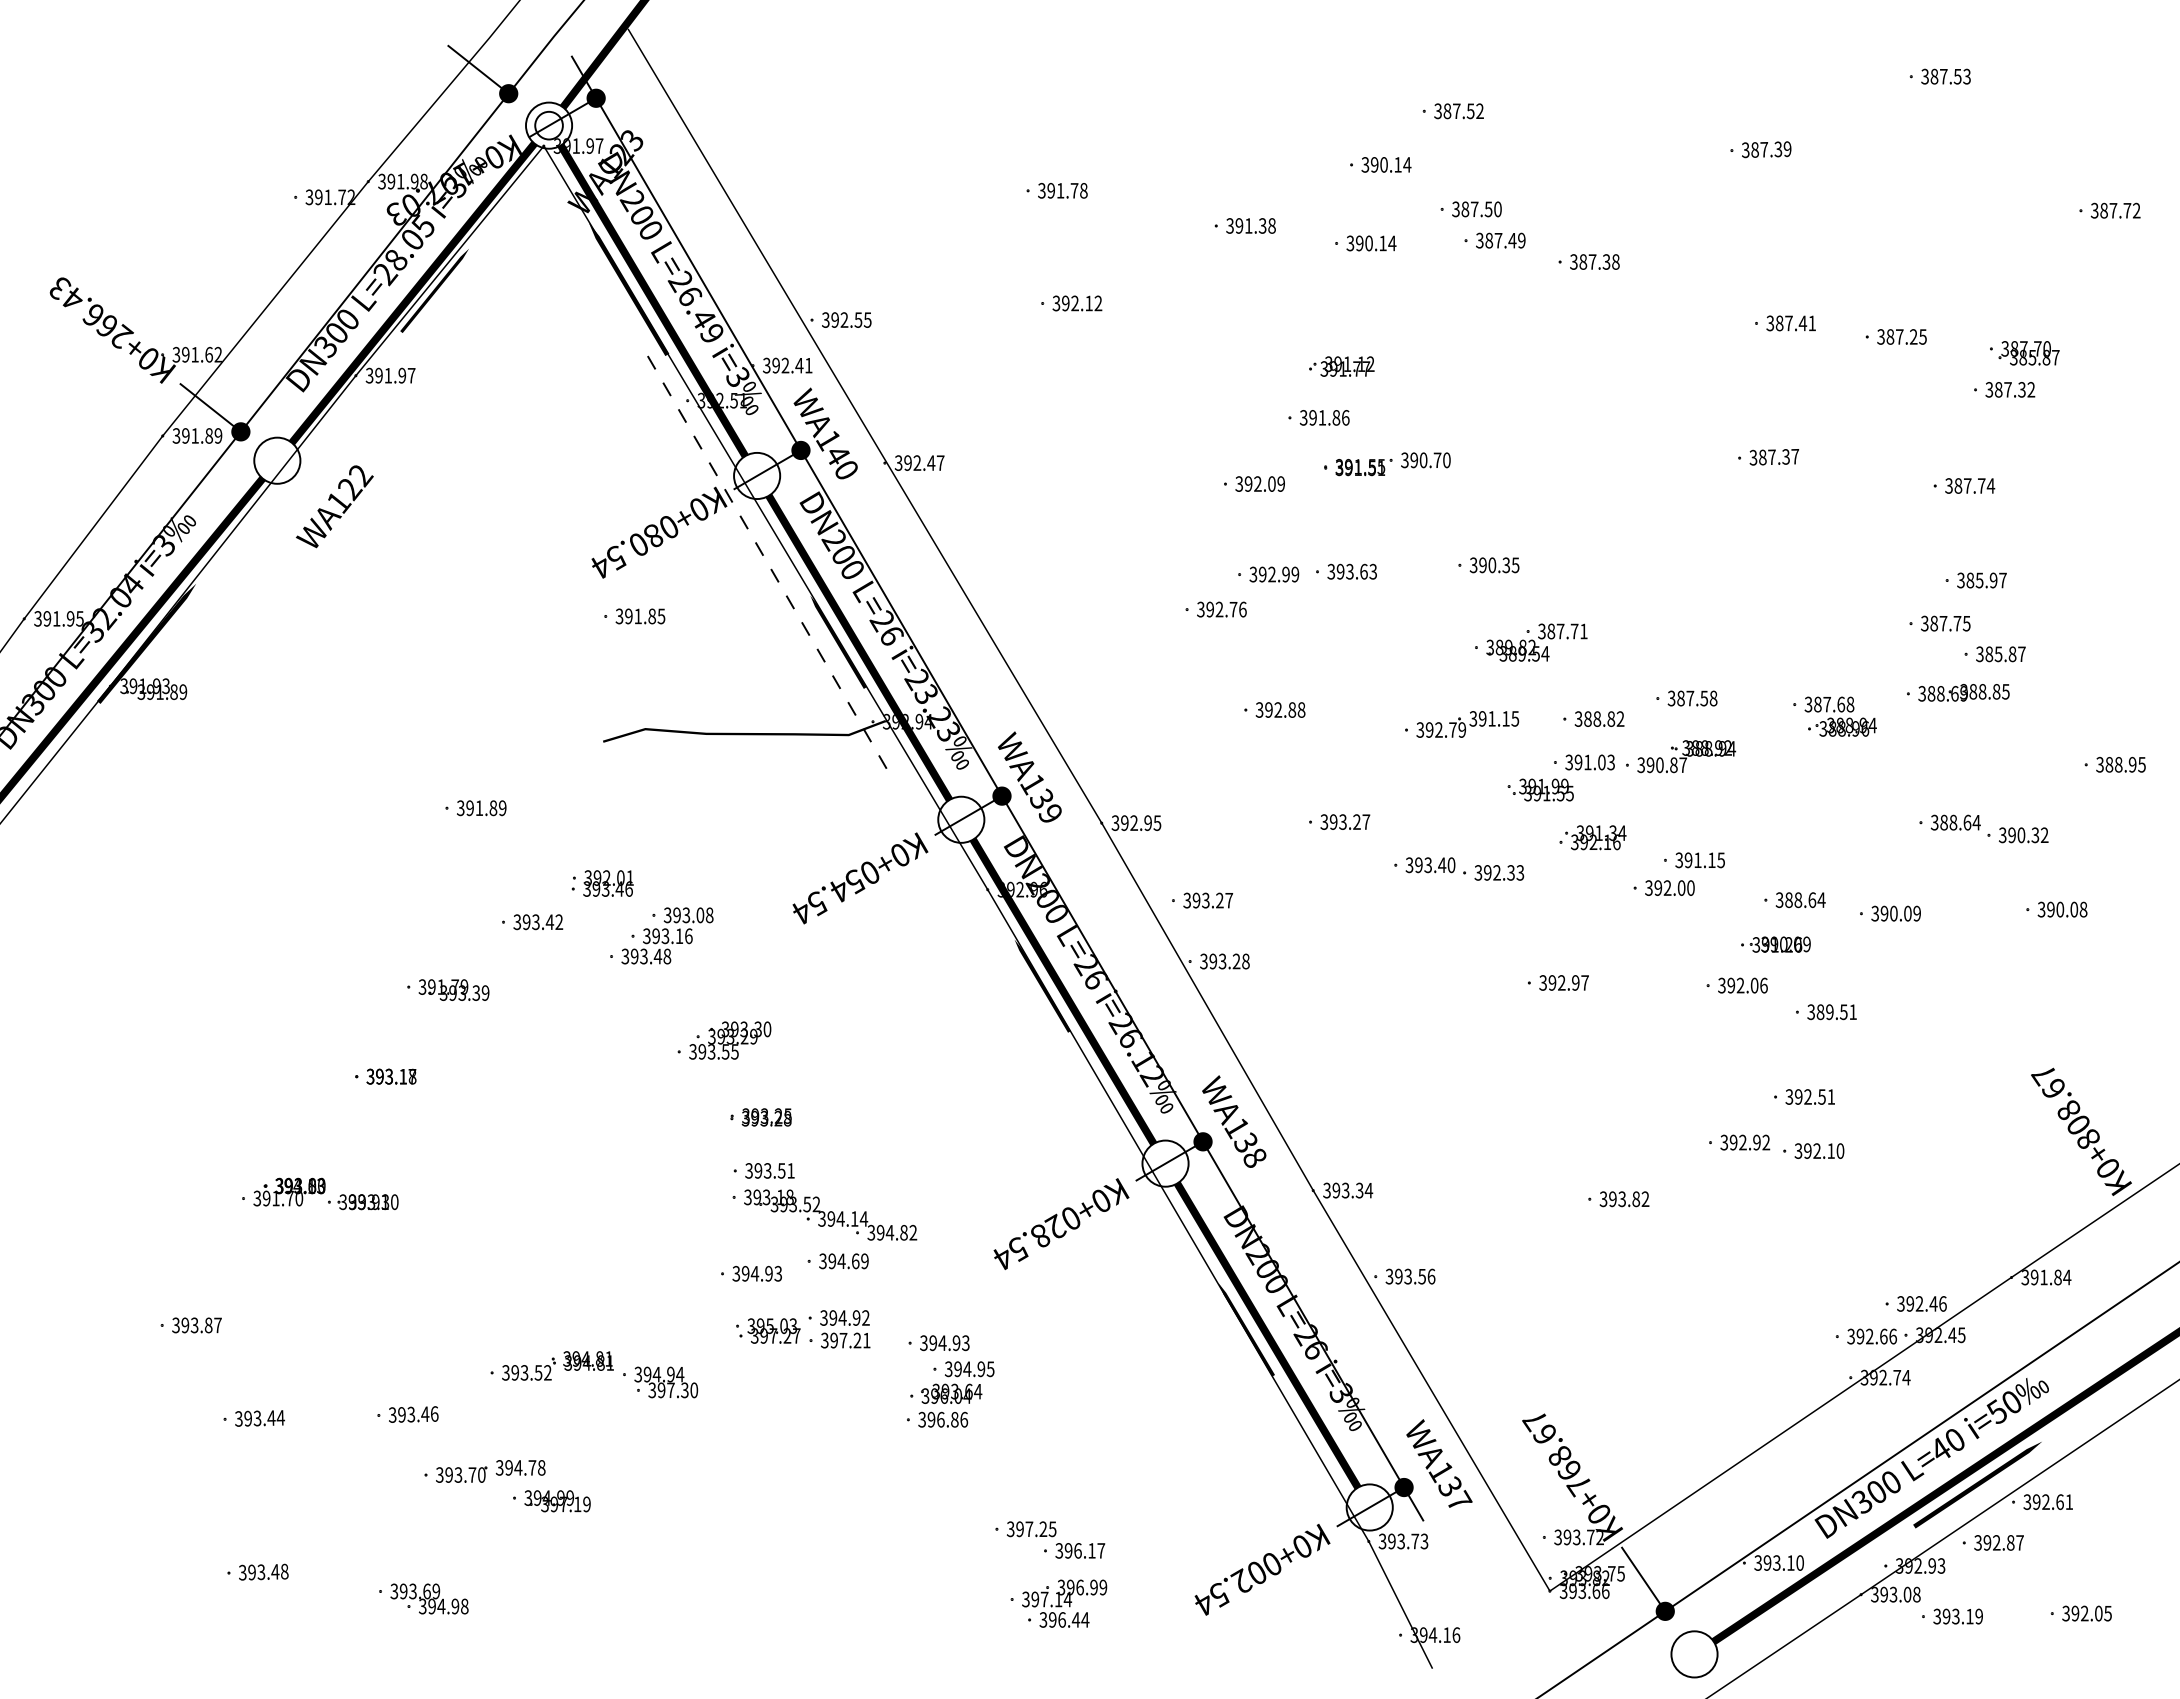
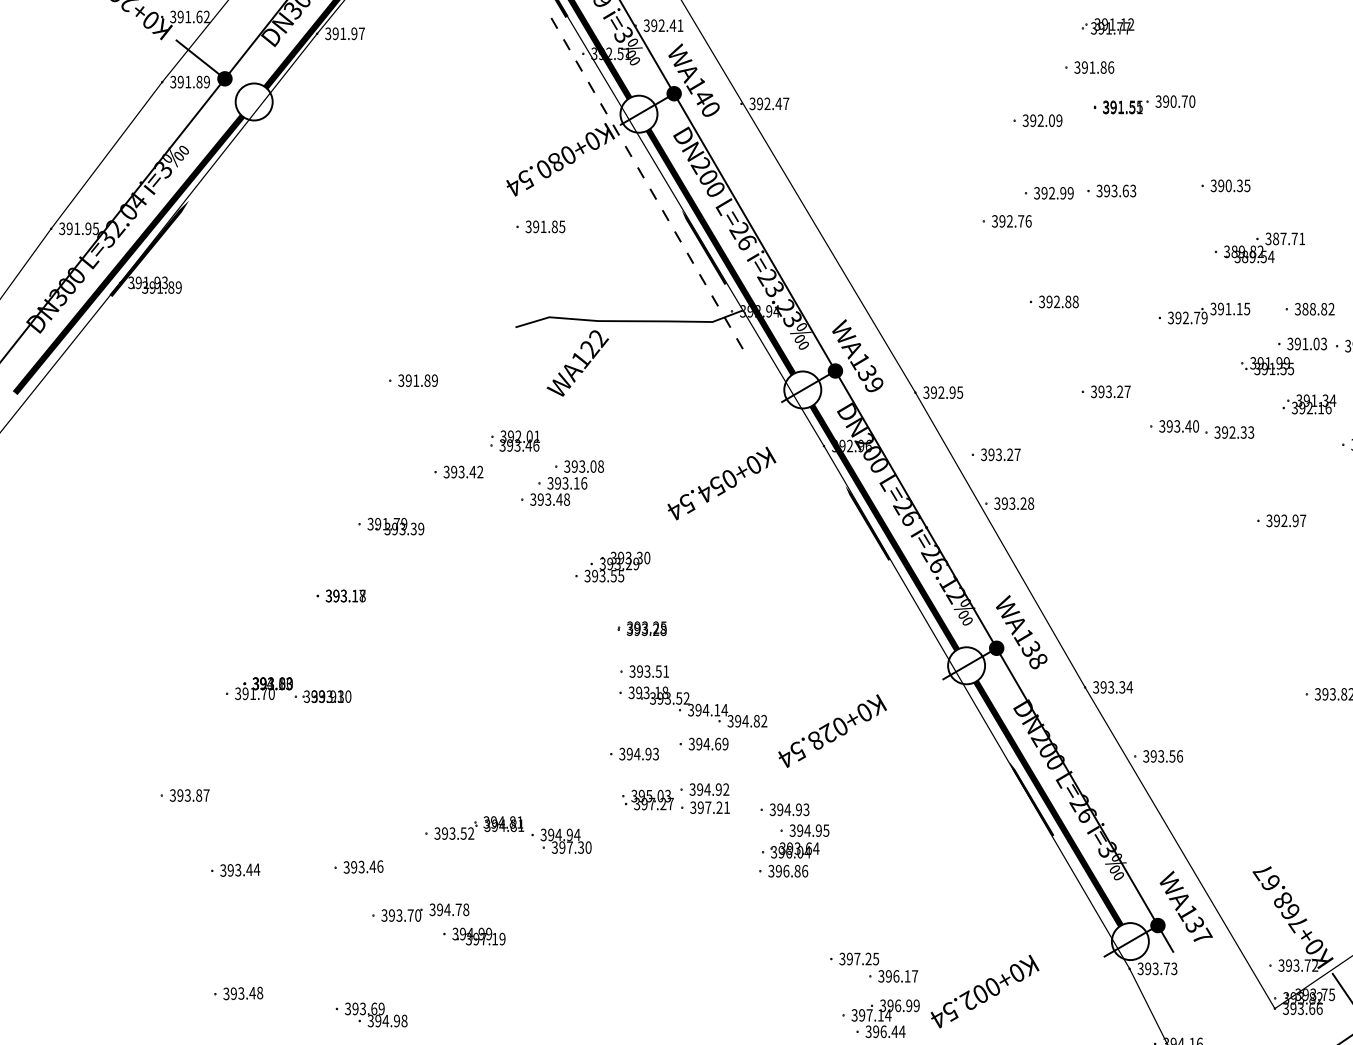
text: (334, 506) -> (577, 363), moved
text: (860, 878) -> (721, 483), moved
text: (1061, 1223) -> (832, 730), moved
text: (1262, 1569) -> (985, 991), moved

